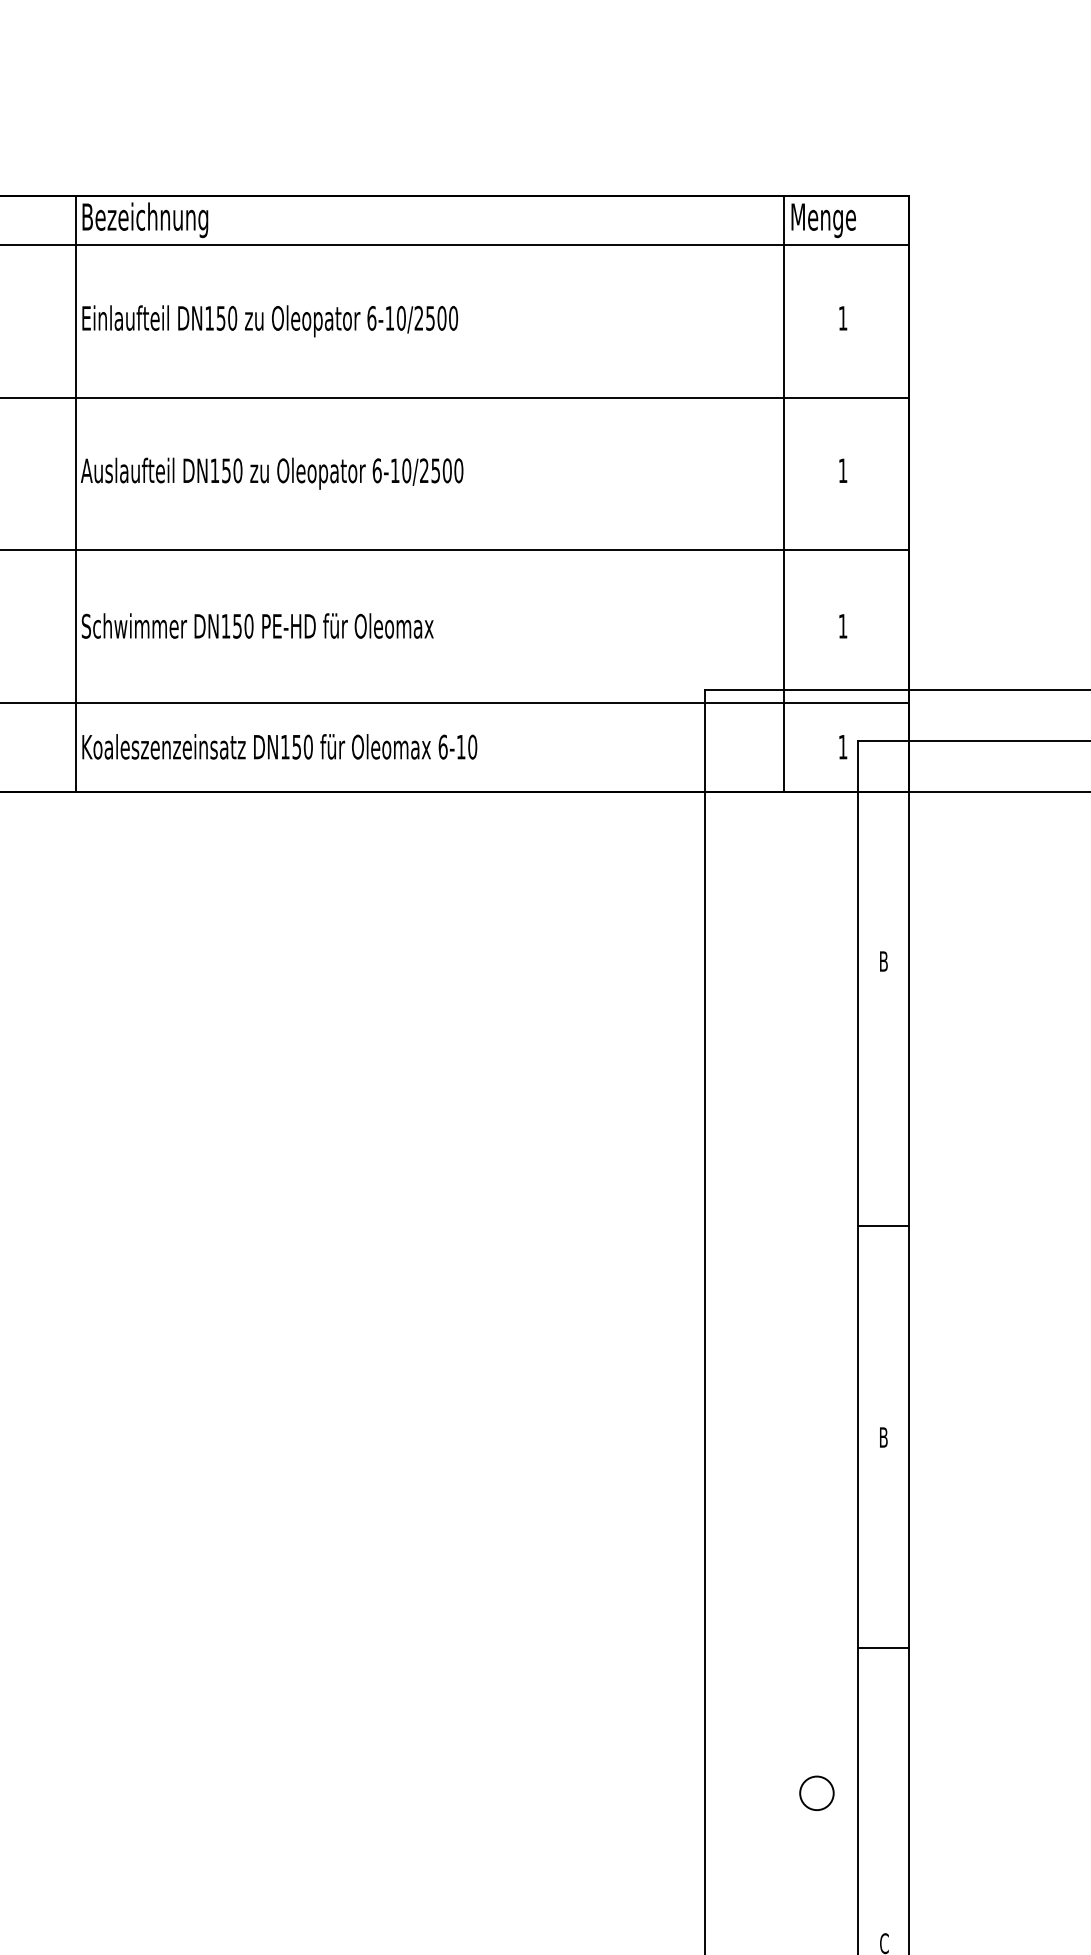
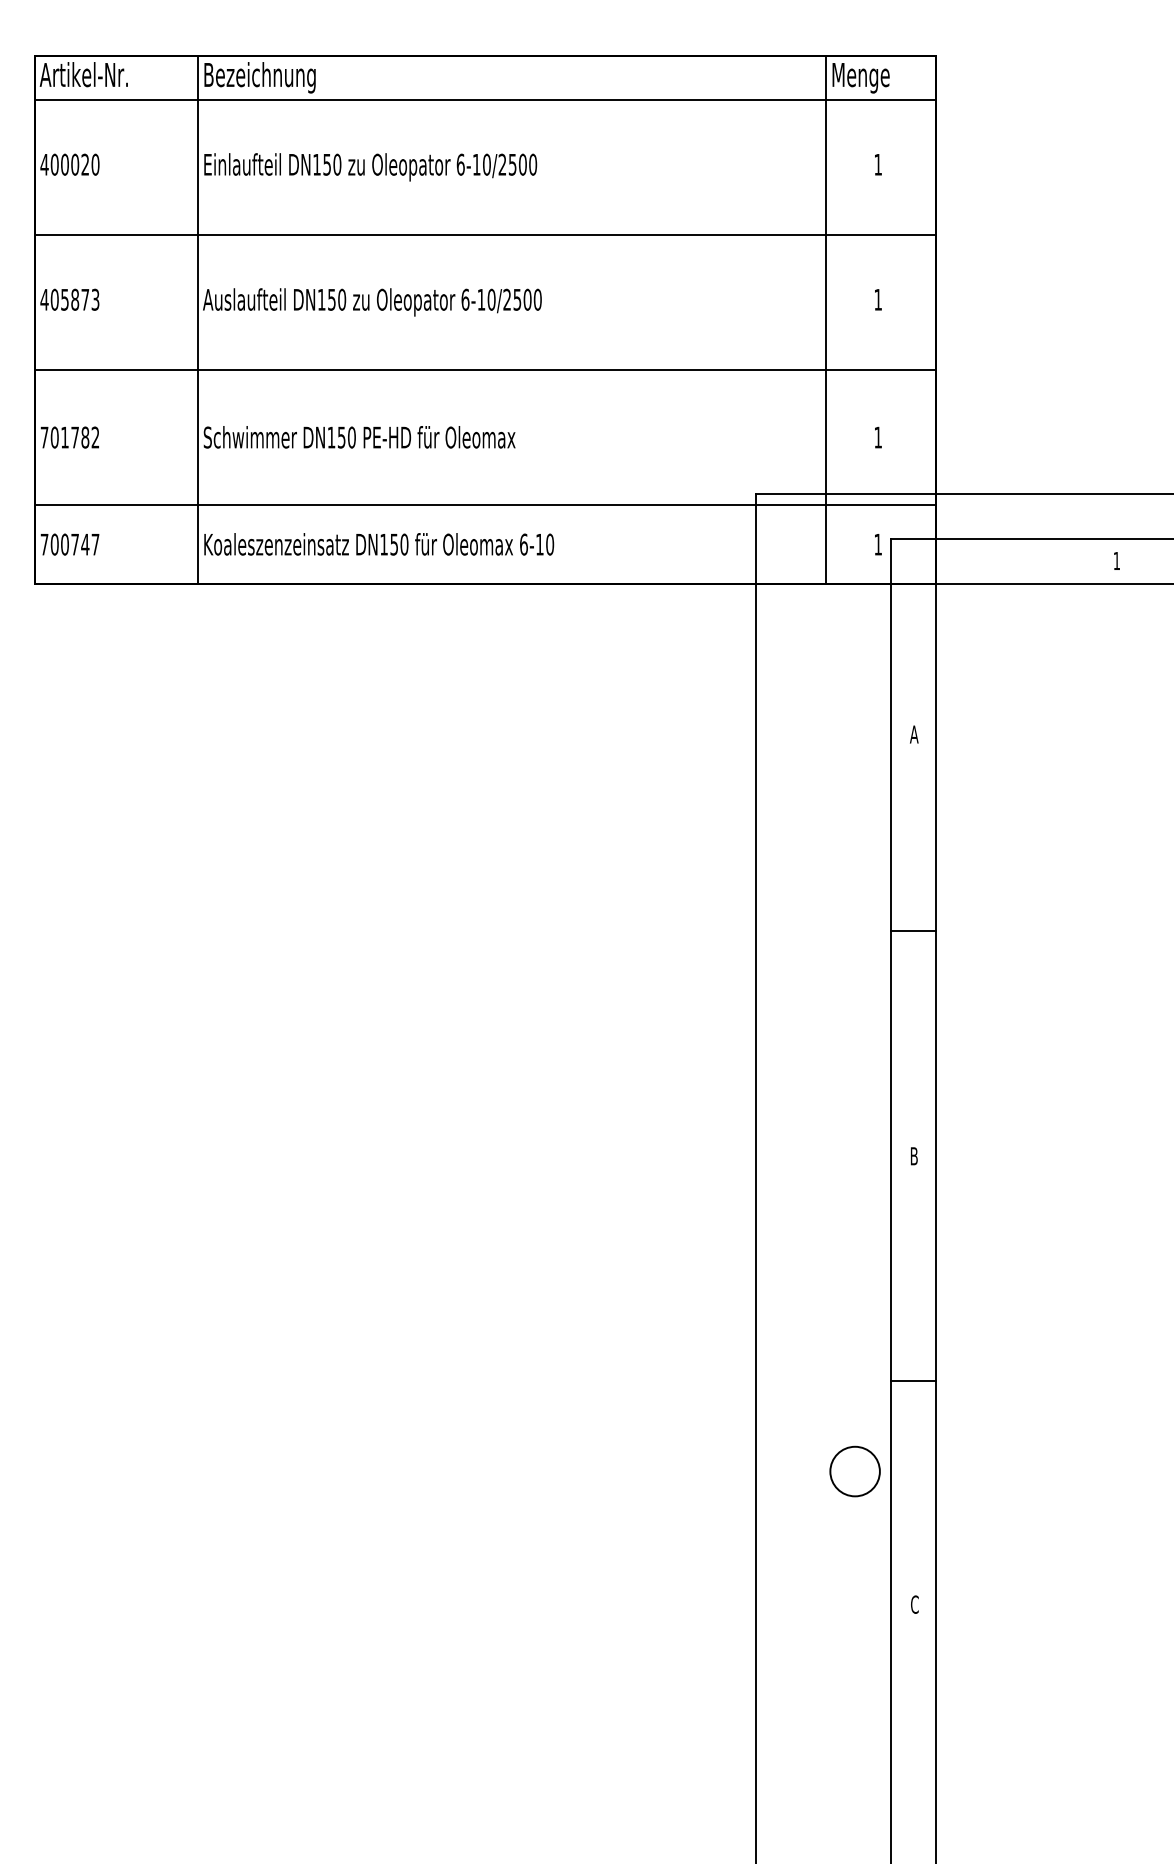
text: (884, 961) -> (914, 734), B -> A
line: (882, 1225) -> (913, 930), moved
line: (882, 1647) -> (913, 1381), moved
circle: (816, 1793) -> (854, 1471), size x1.67

